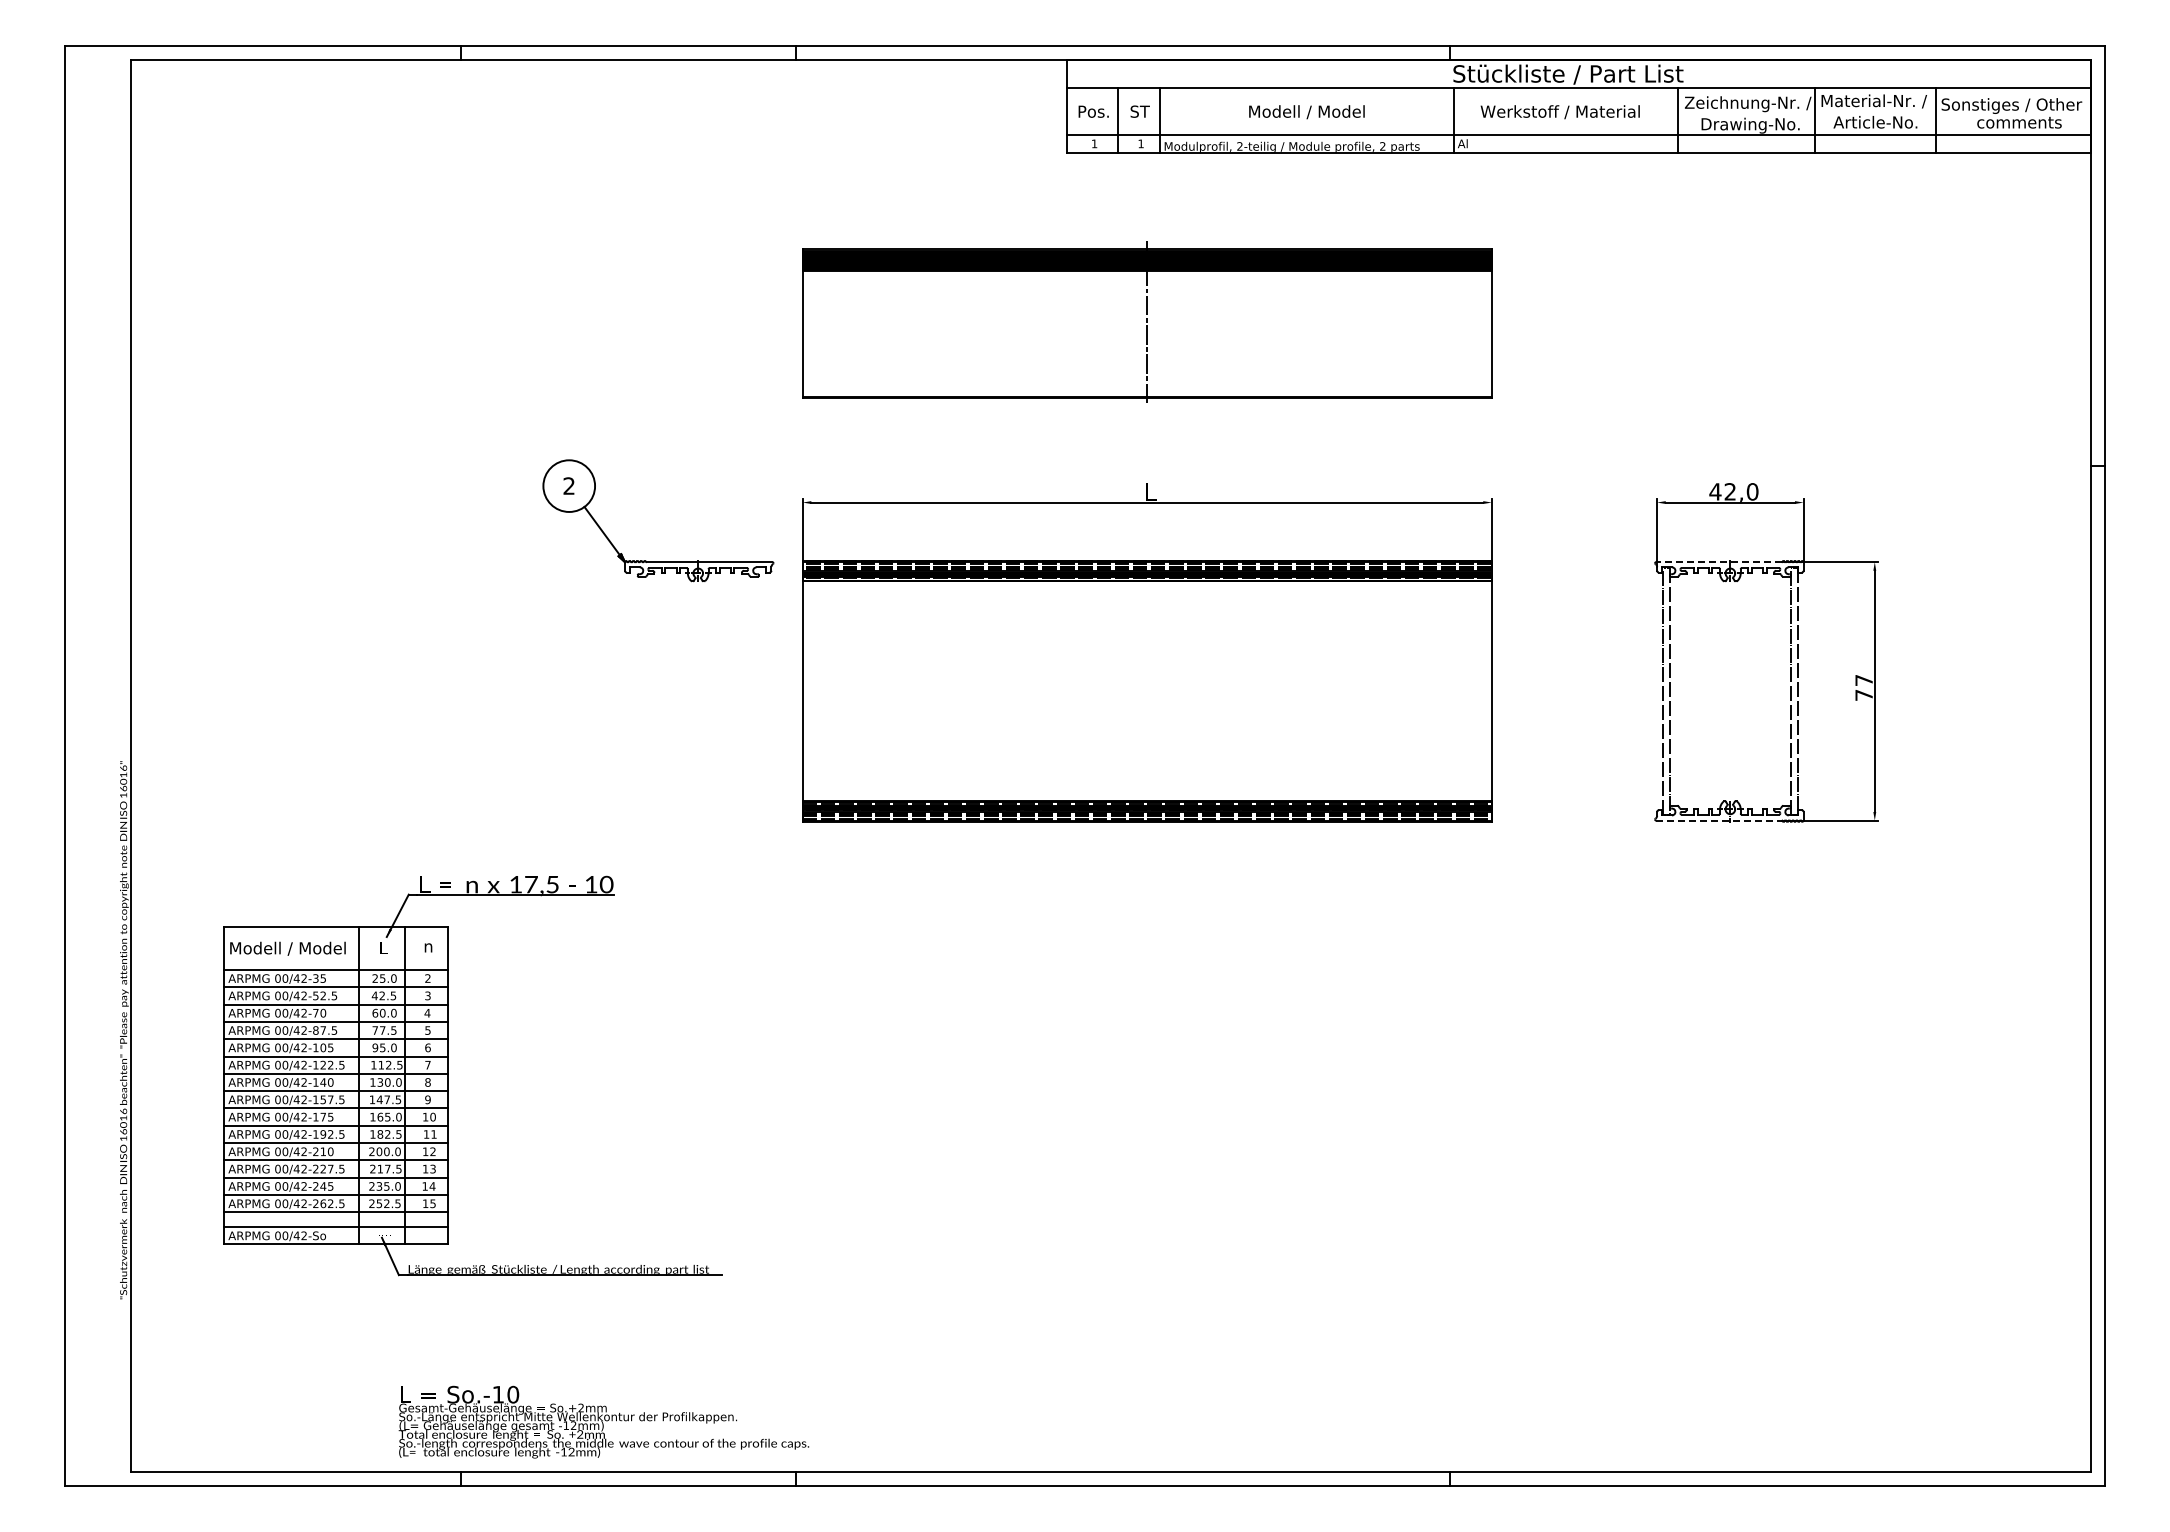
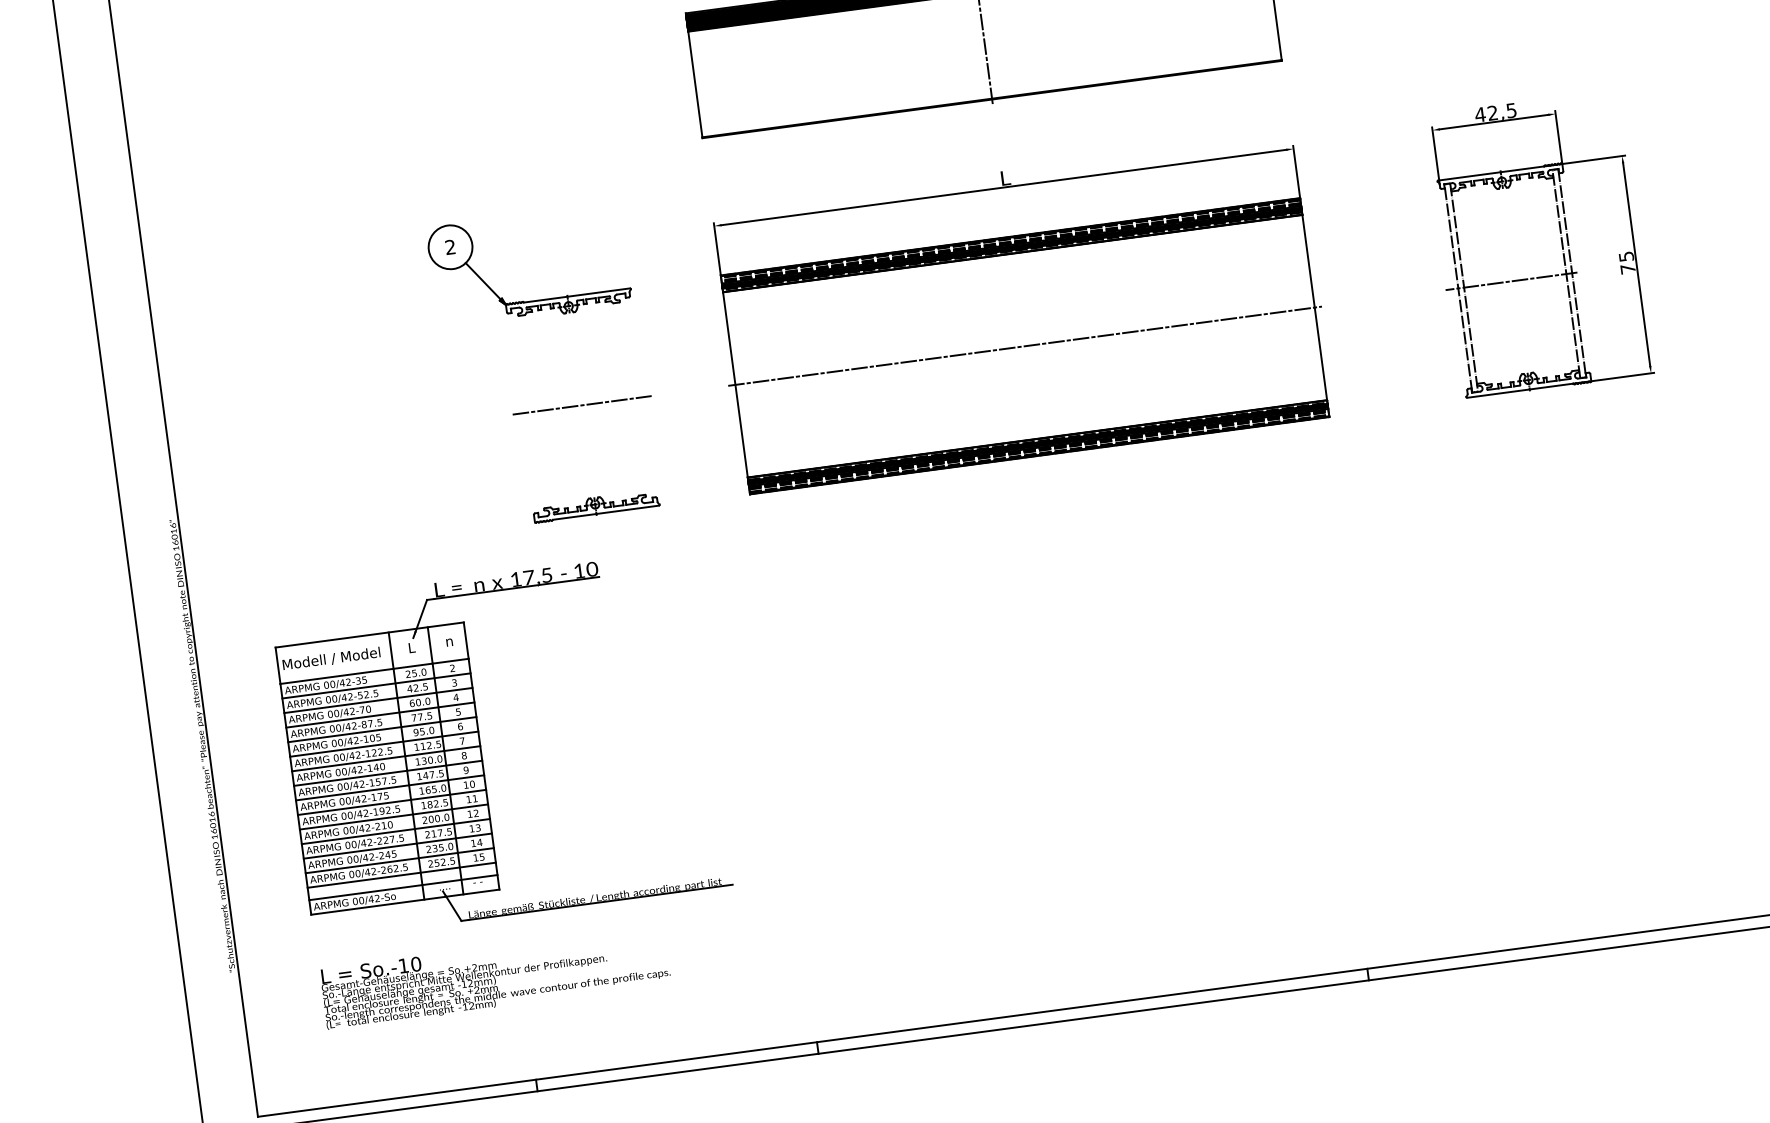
text: (1752, 491) -> (1511, 110), 42,0 -> 42,5
part: (658, 561) -> (534, 300), moved
line: (1718, 562) -> (1490, 173), dashed -> solid
text: (1863, 680) -> (1625, 256), 77 -> 75
line: (620, 691) -> (582, 405), added
line: (1147, 691) -> (1025, 346), added
line: (1725, 691) -> (1511, 281), added
part: (621, 811) -> (596, 506), added
line: (1718, 820) -> (1519, 390), dashed -> solid
text: (603, 1421) -> (495, 976), moved

